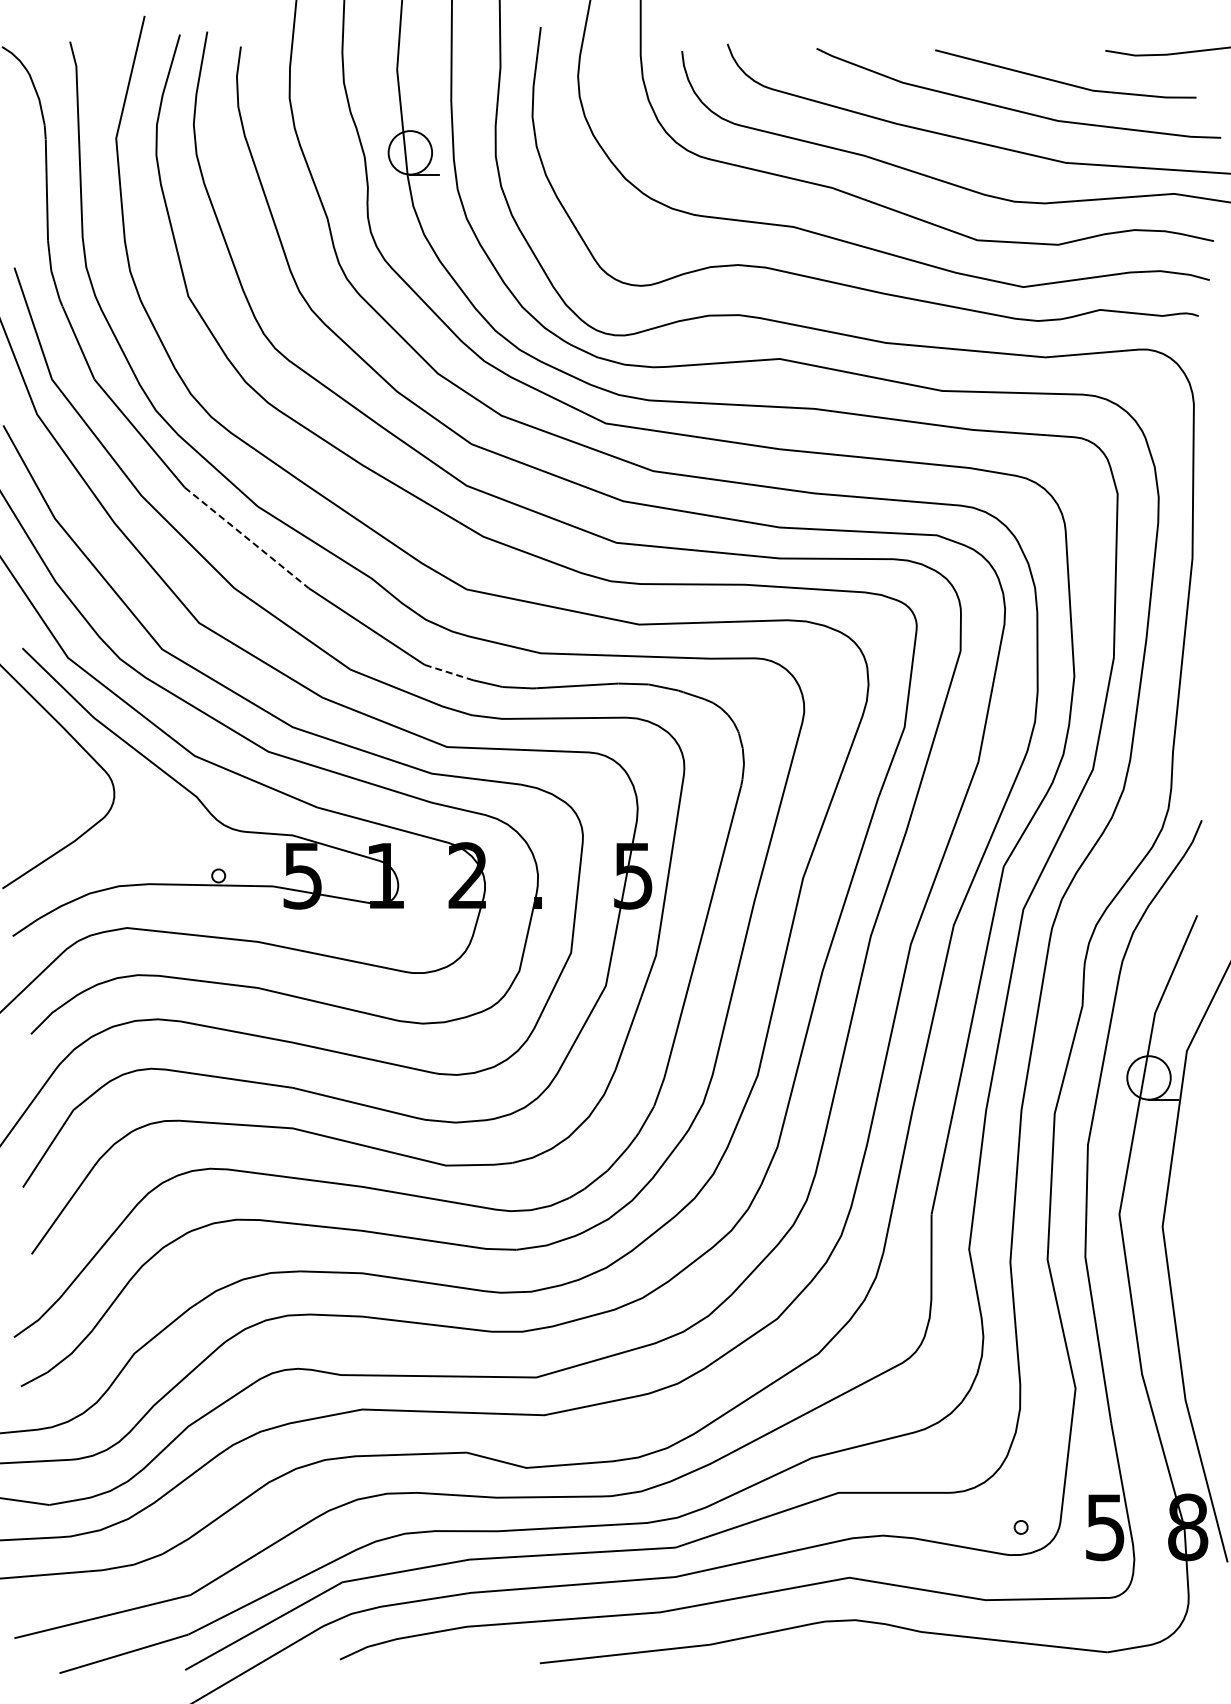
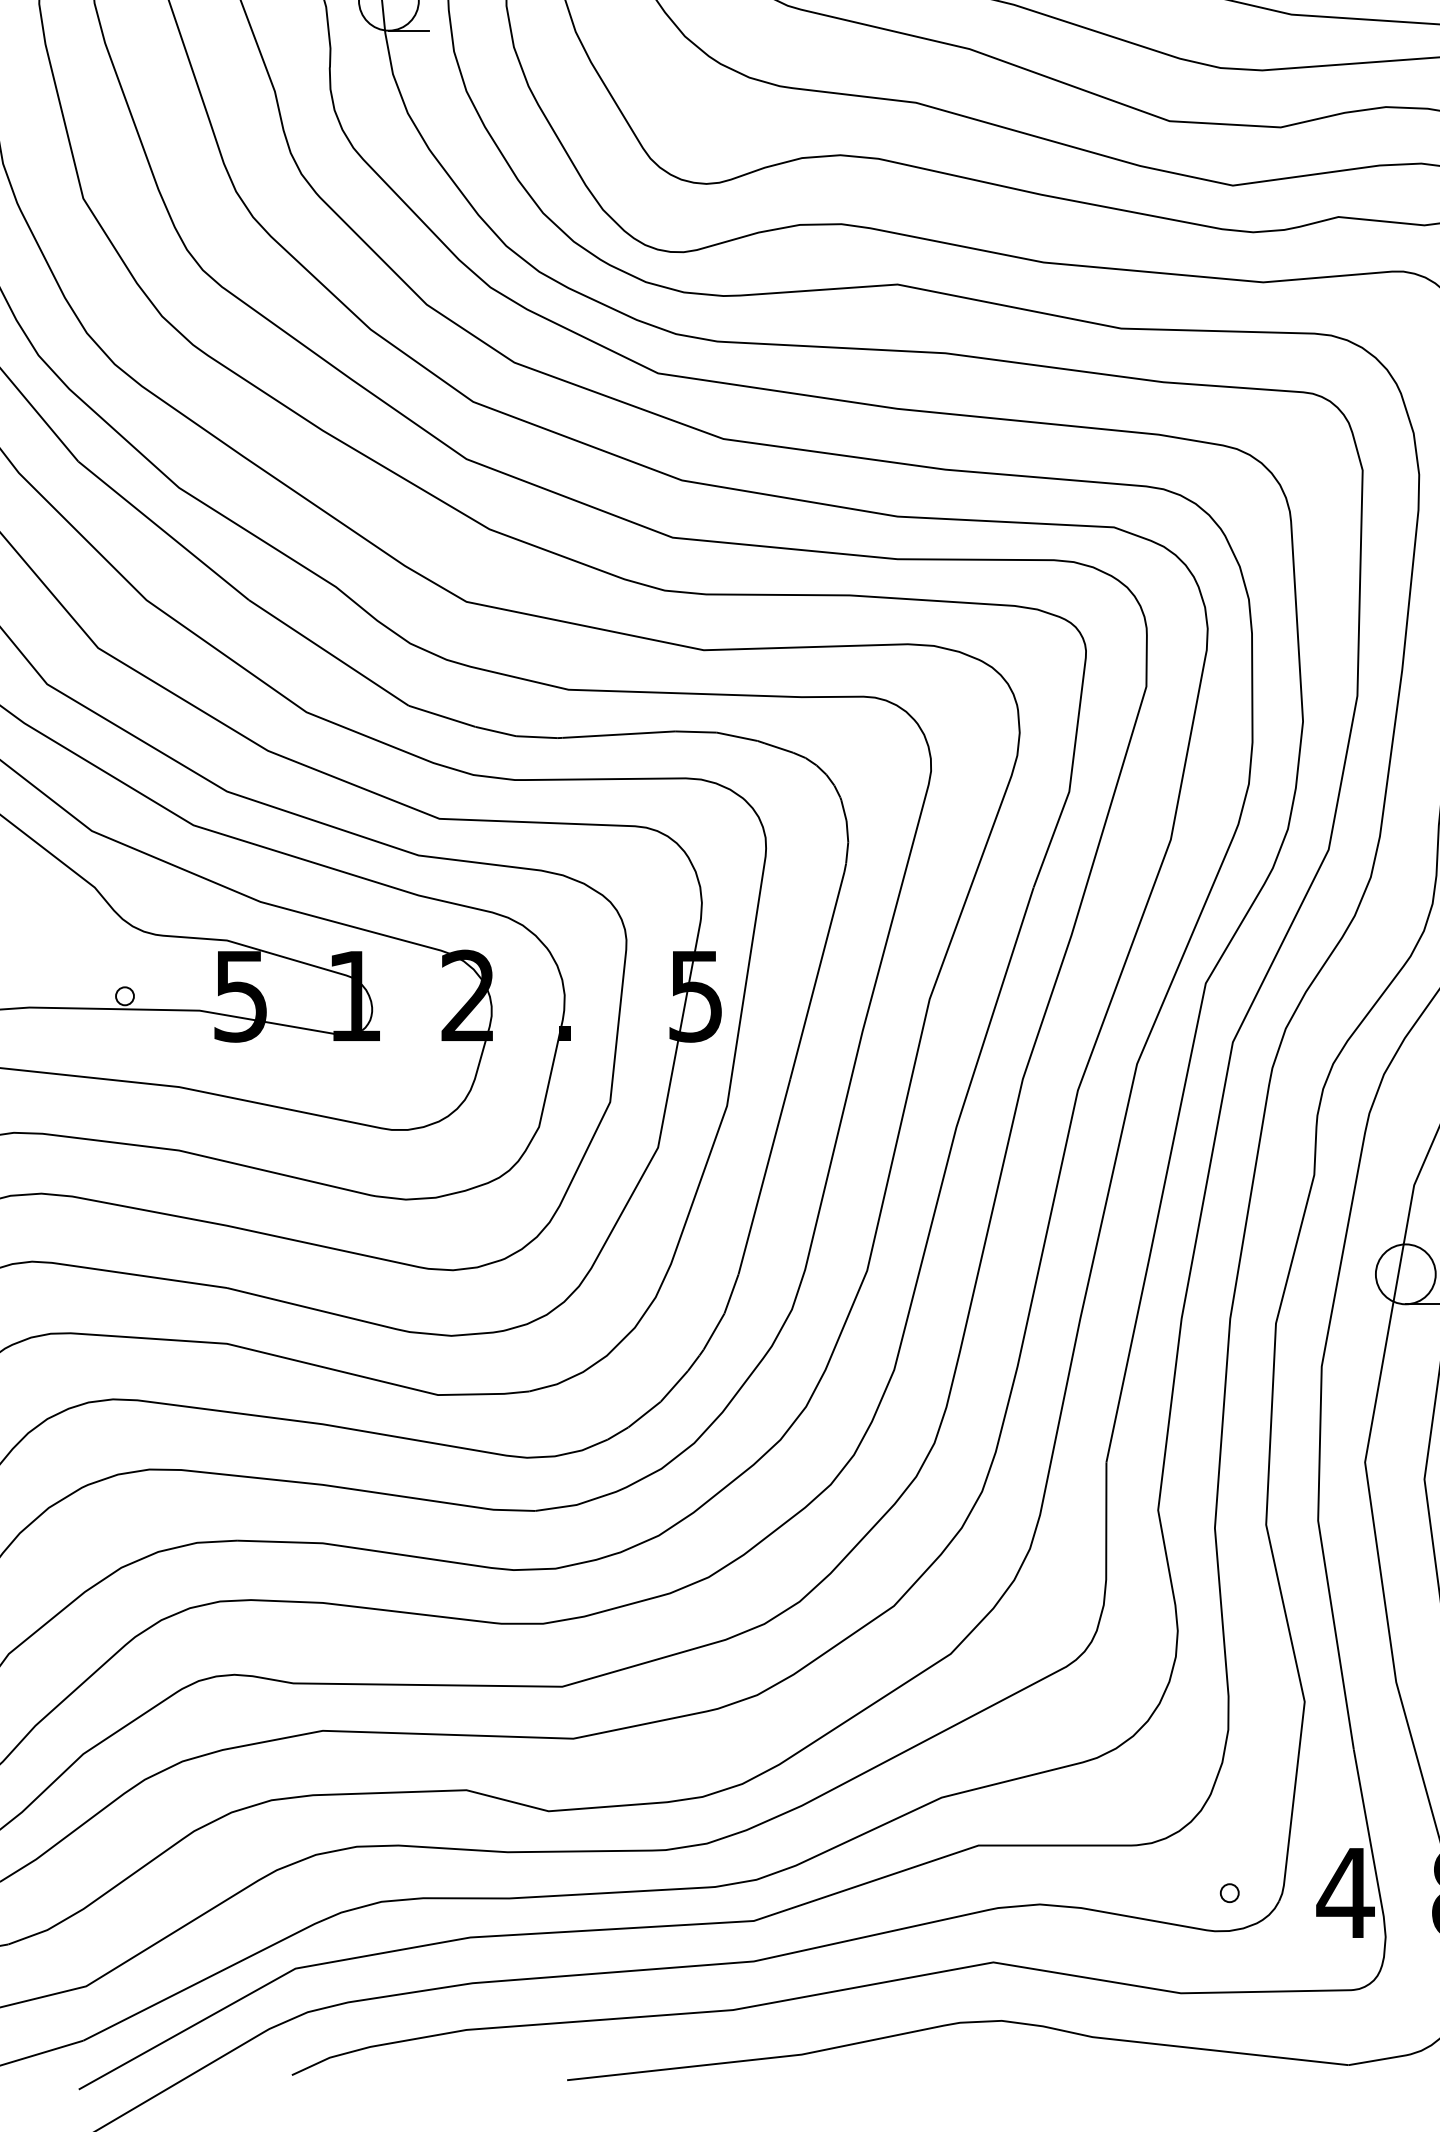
line: (246, 537) -> (163, 530), dashed -> solid
line: (449, 672) -> (442, 716), dashed -> solid
text: (1104, 1527) -> (1344, 1893), 5 -> 4

